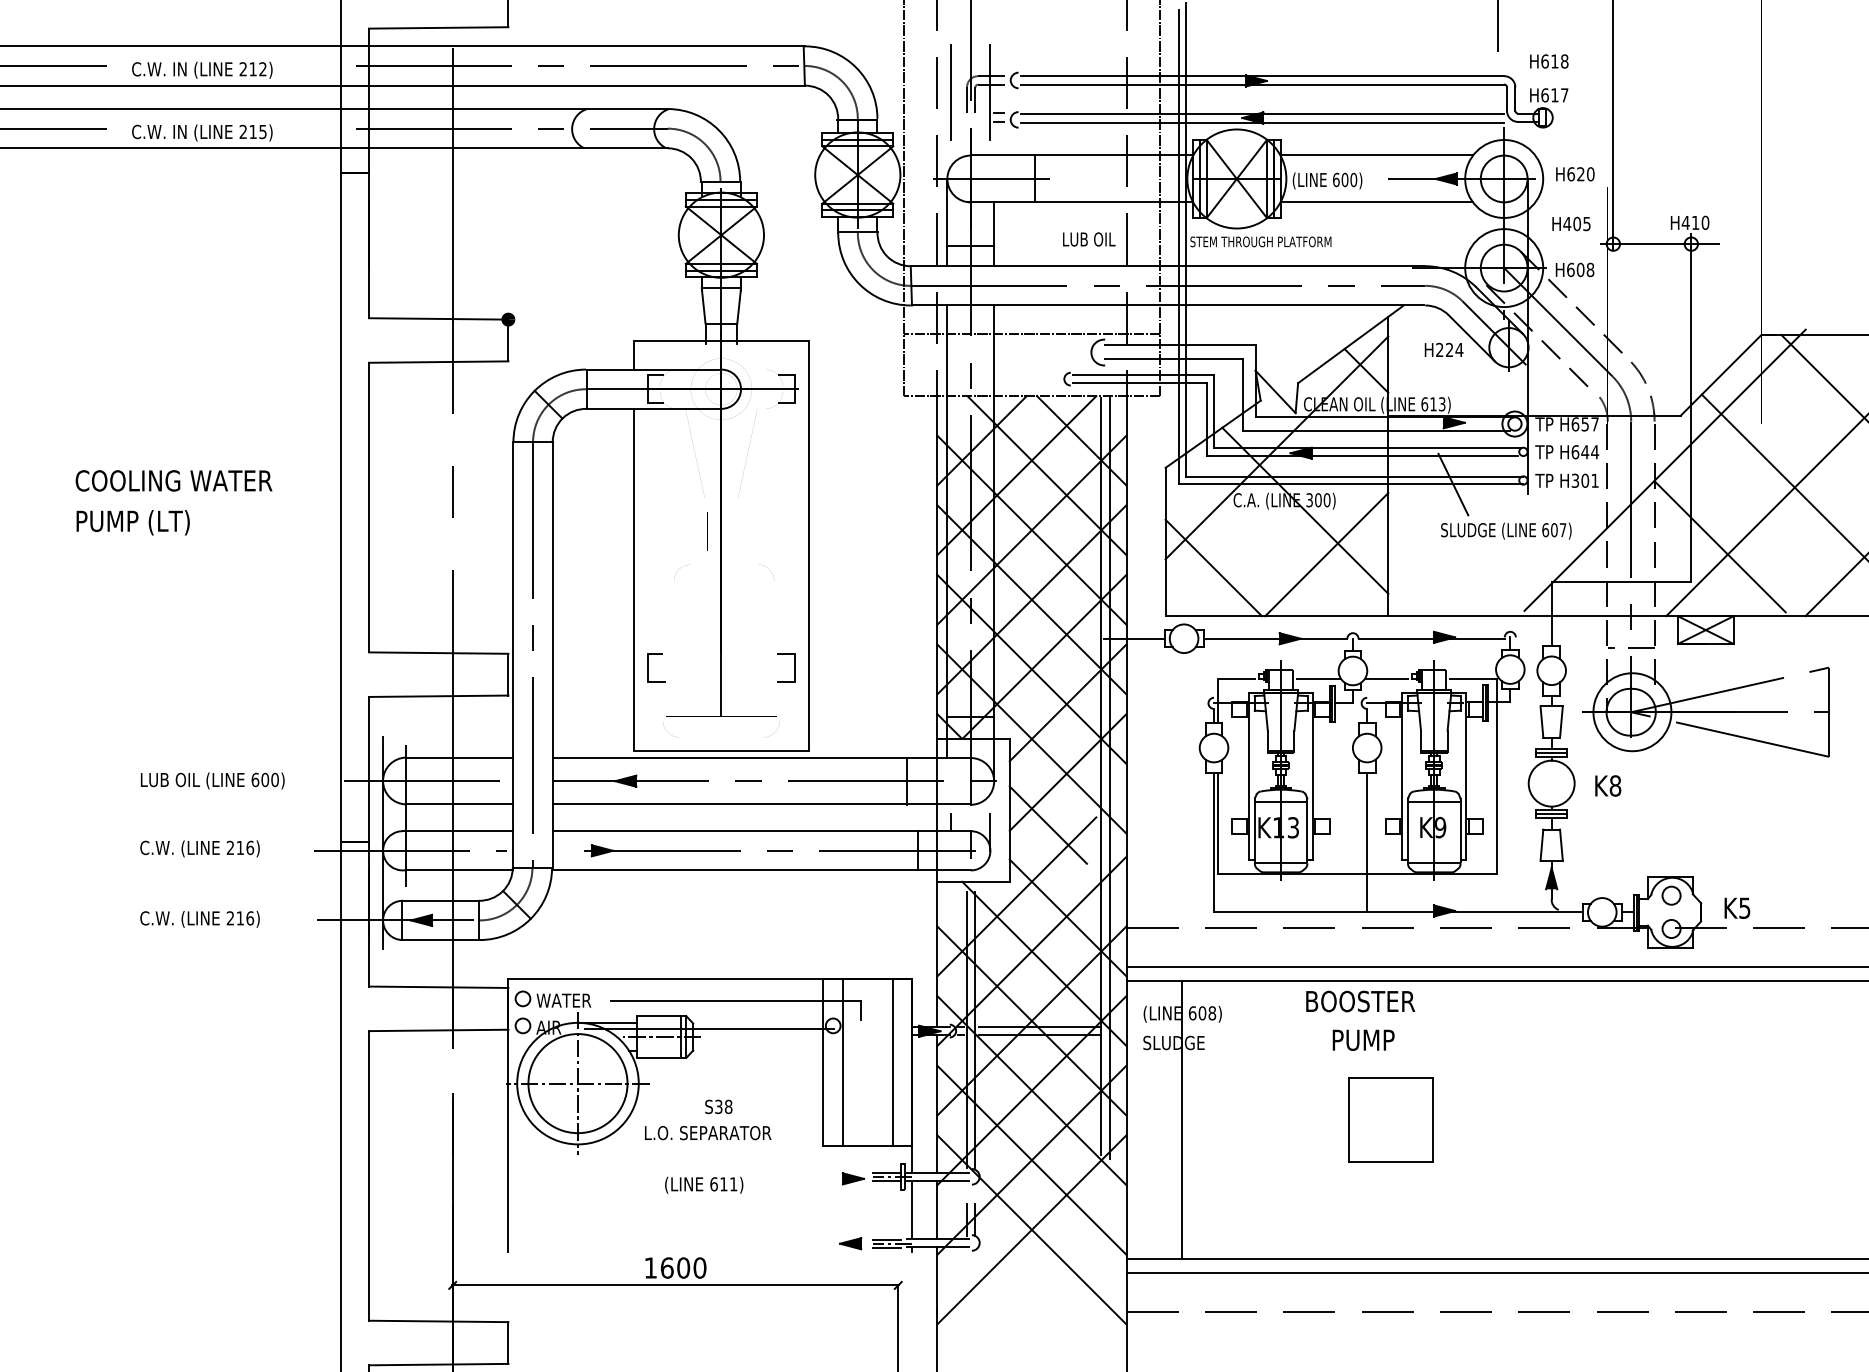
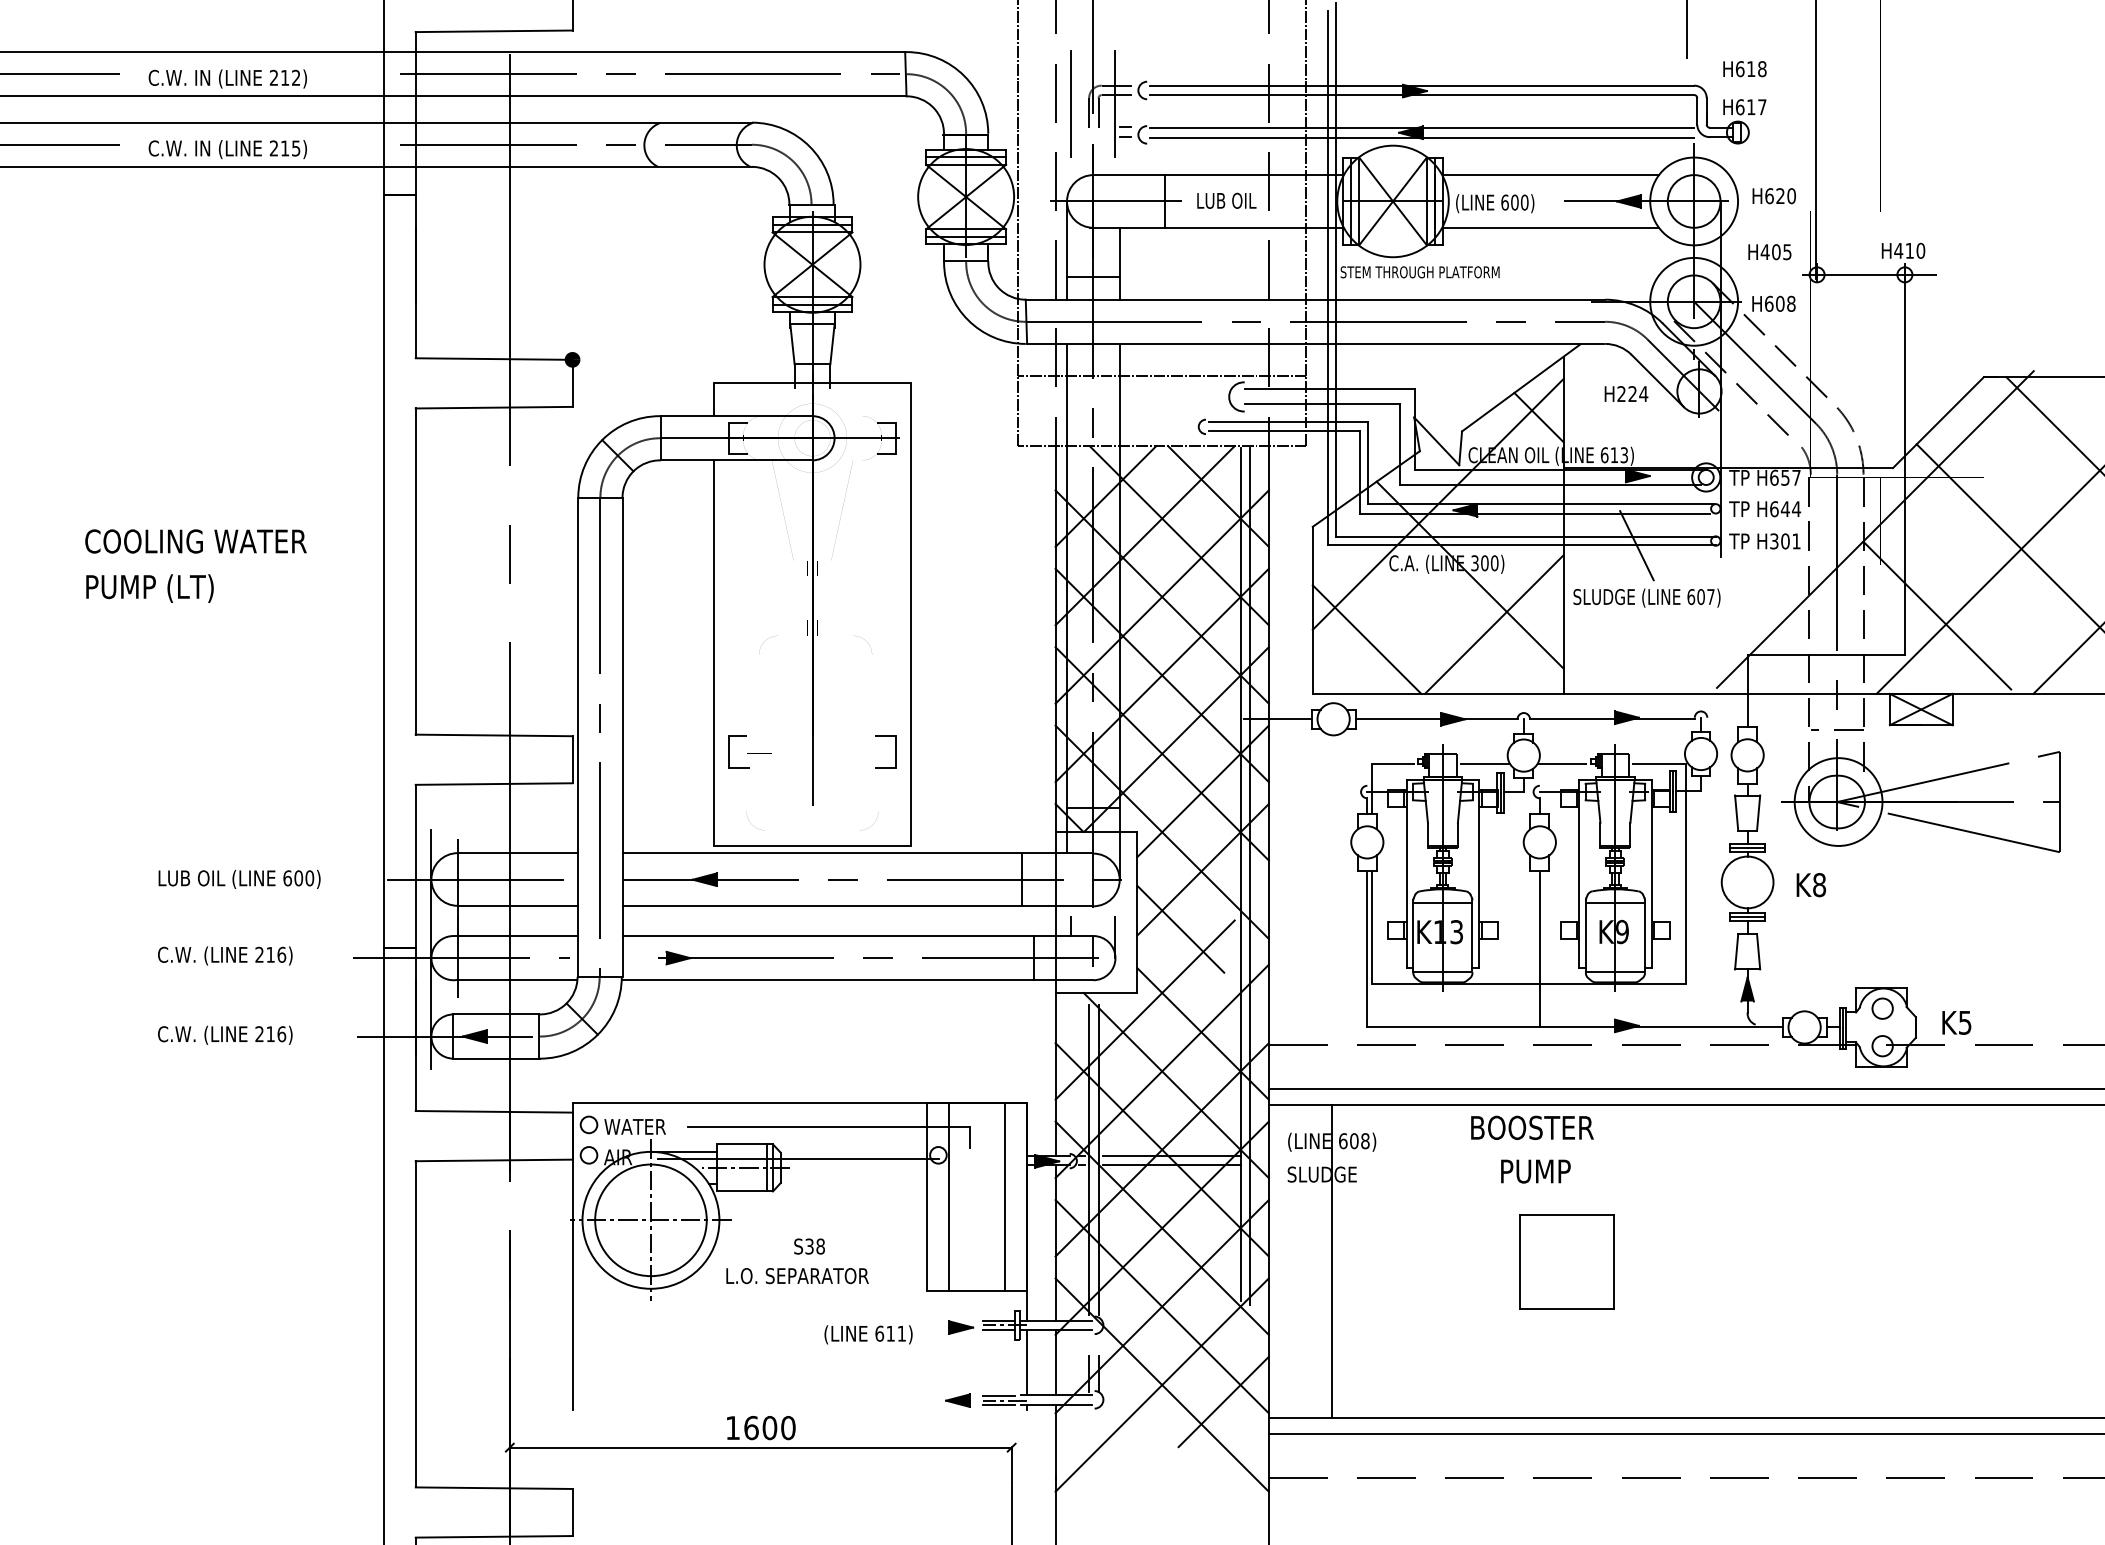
text: (1089, 239) -> (1227, 200), moved
text: (1506, 530) -> (1647, 597), moved
text: (704, 1184) -> (868, 1333), moved
line: (1086, 1244) -> (1223, 1401), added

